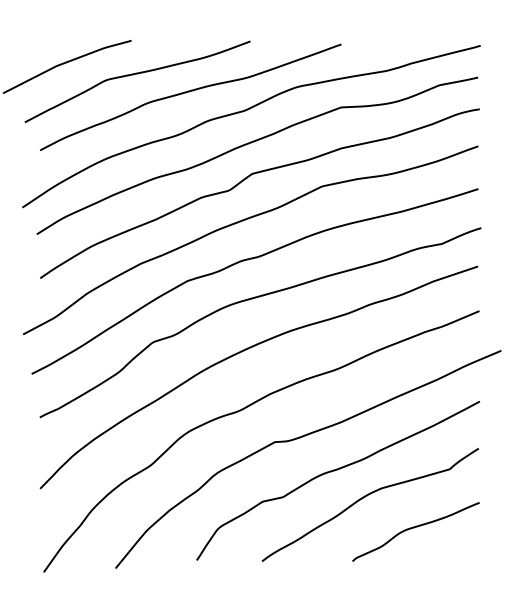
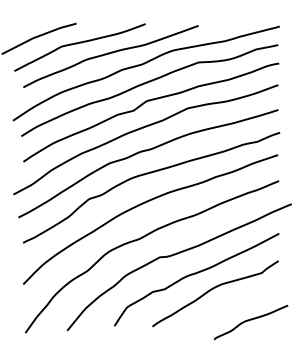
curve: (414, 528) -> (250, 320), moved

